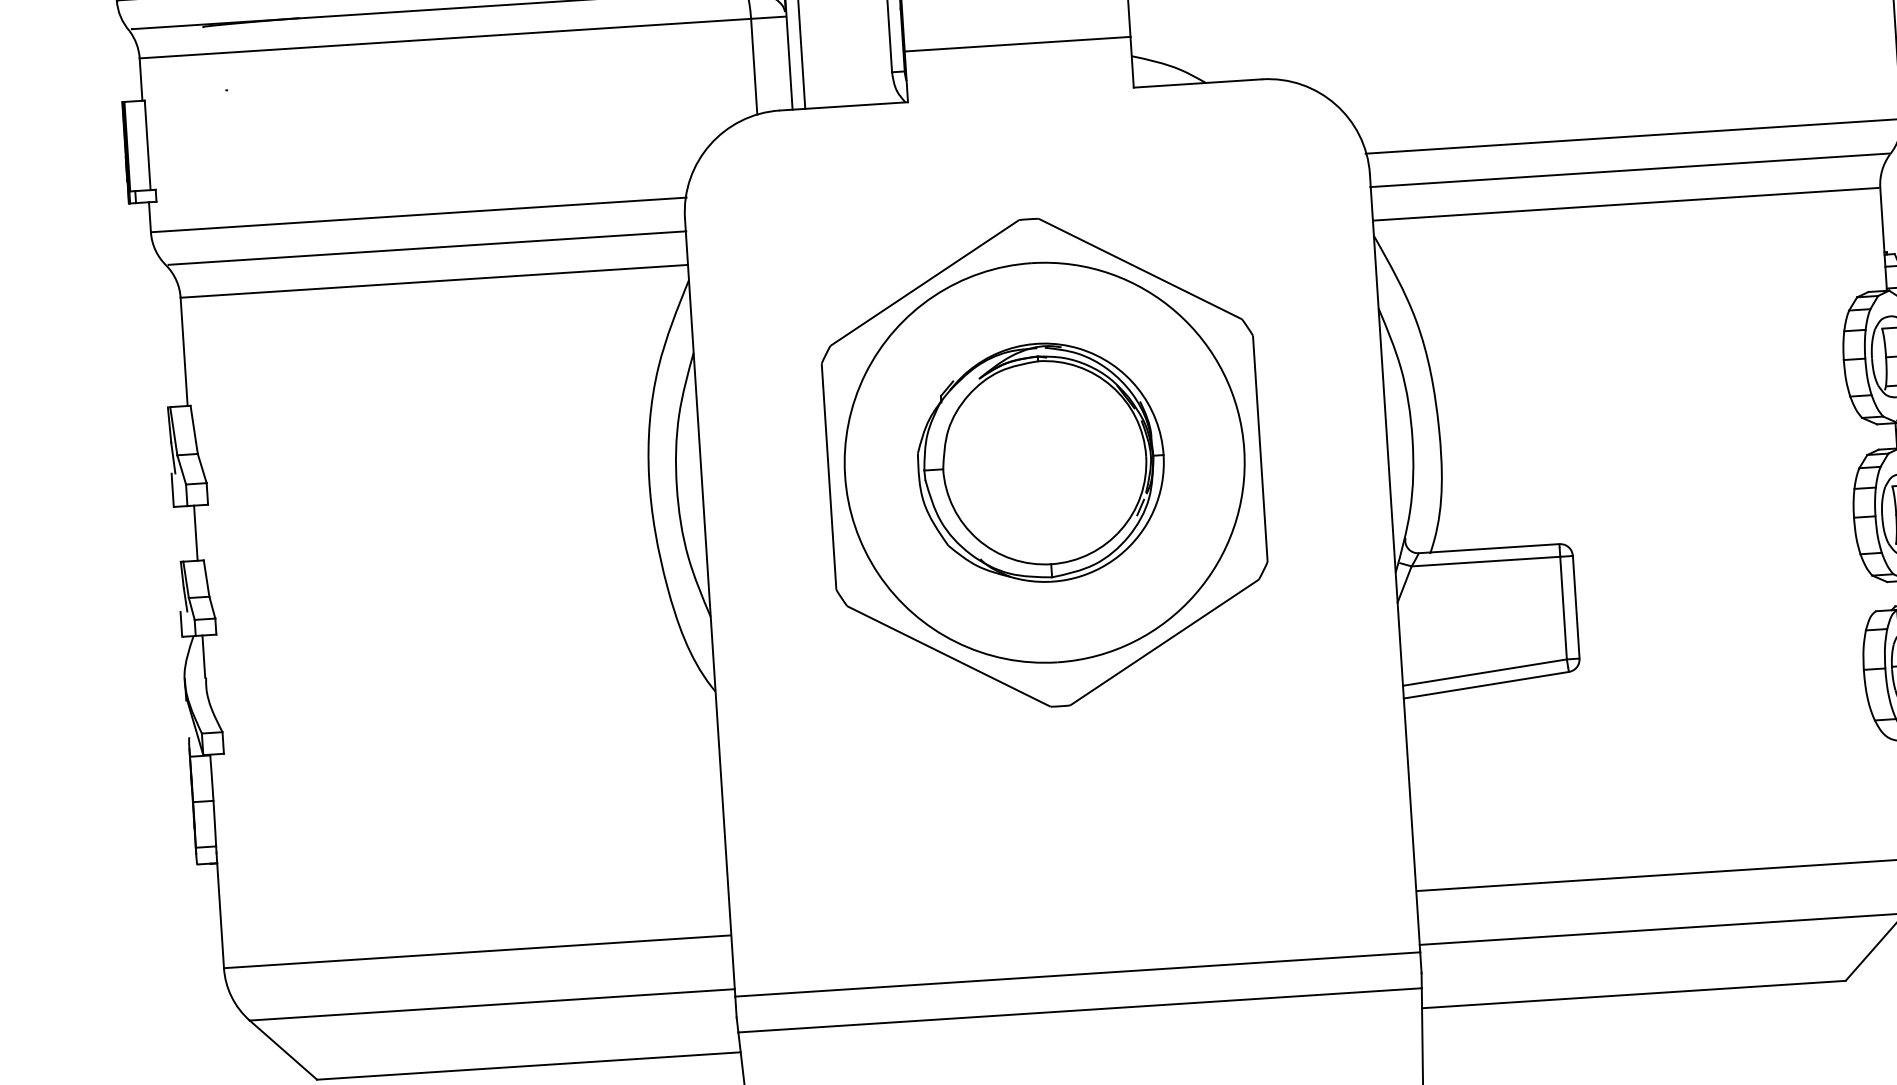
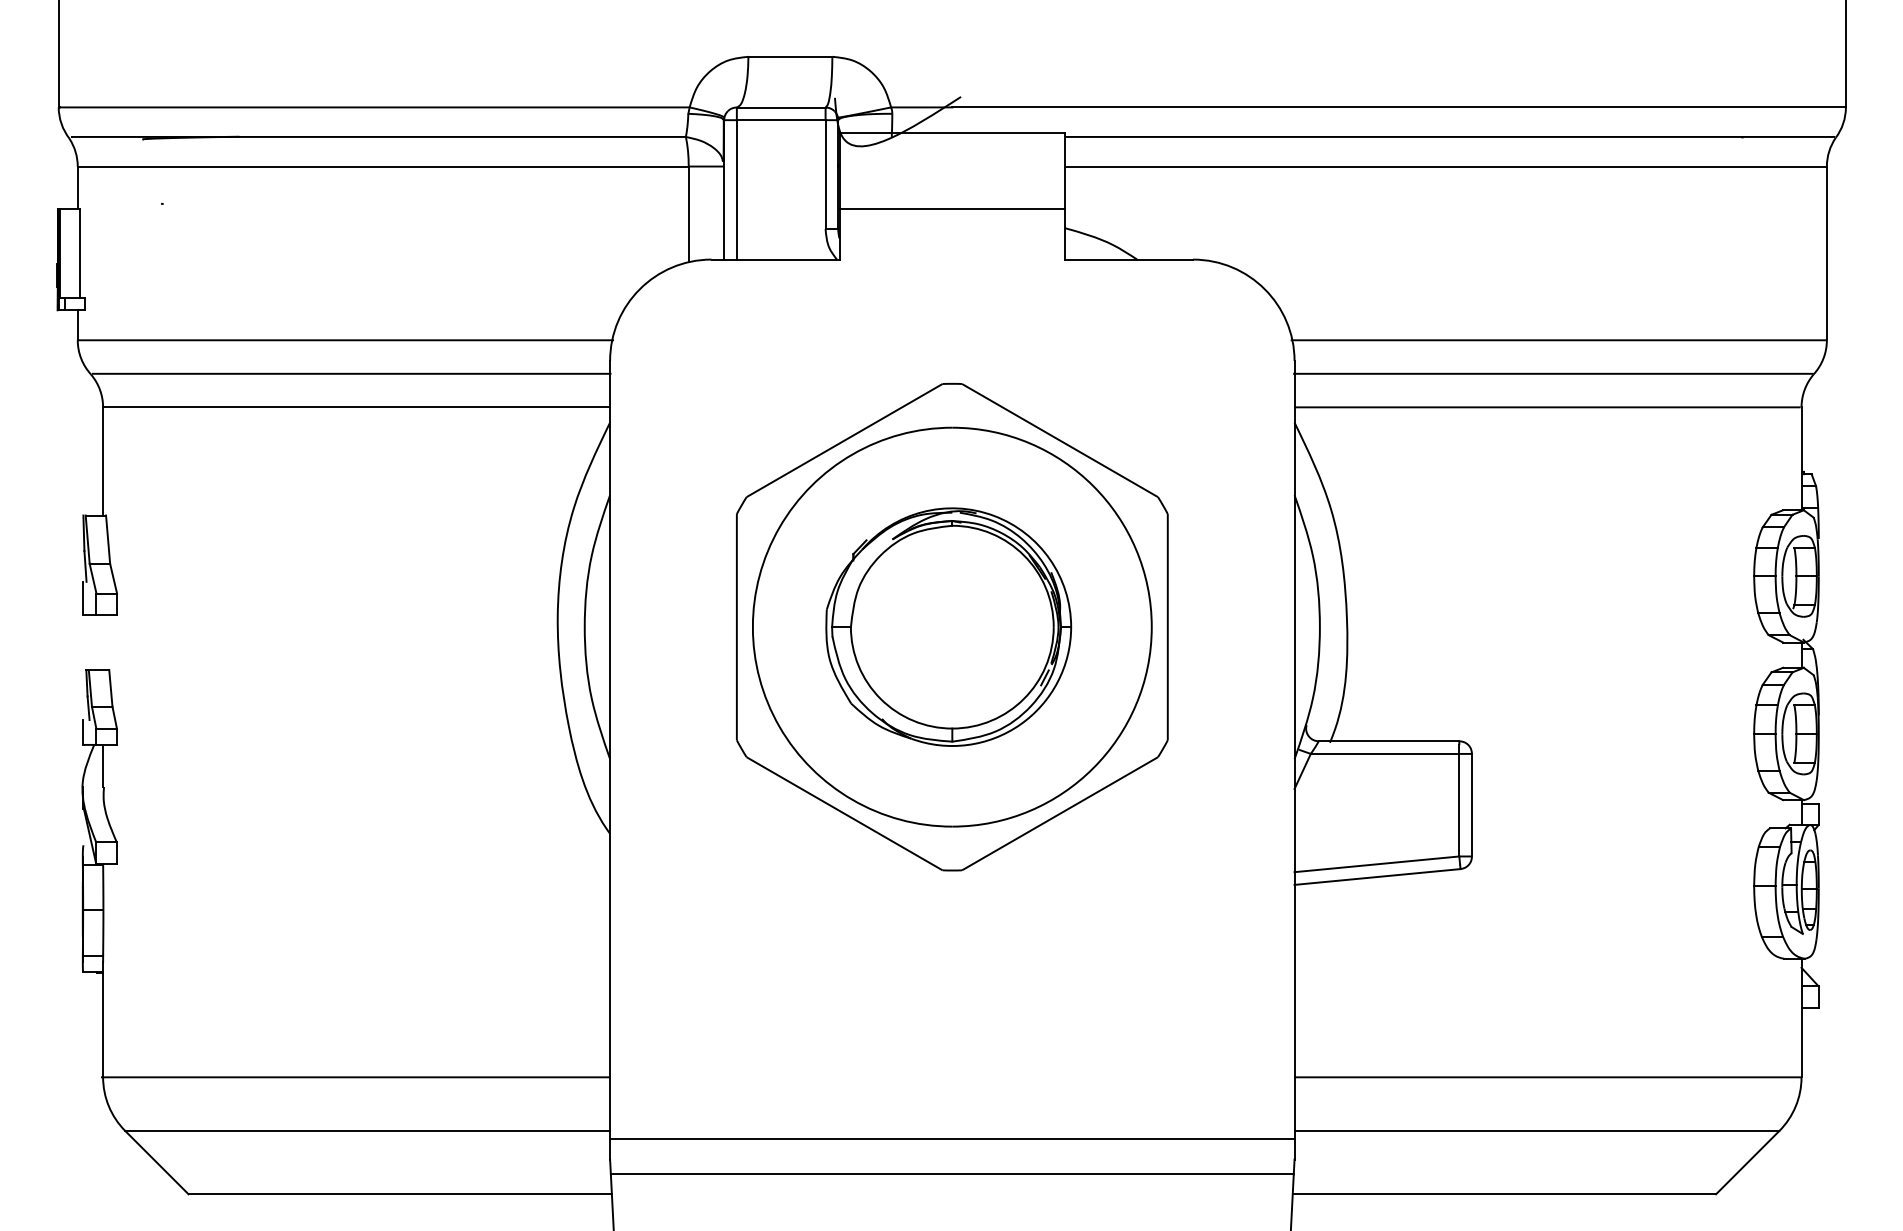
line: (196, 533) -> (103, 642), removed

